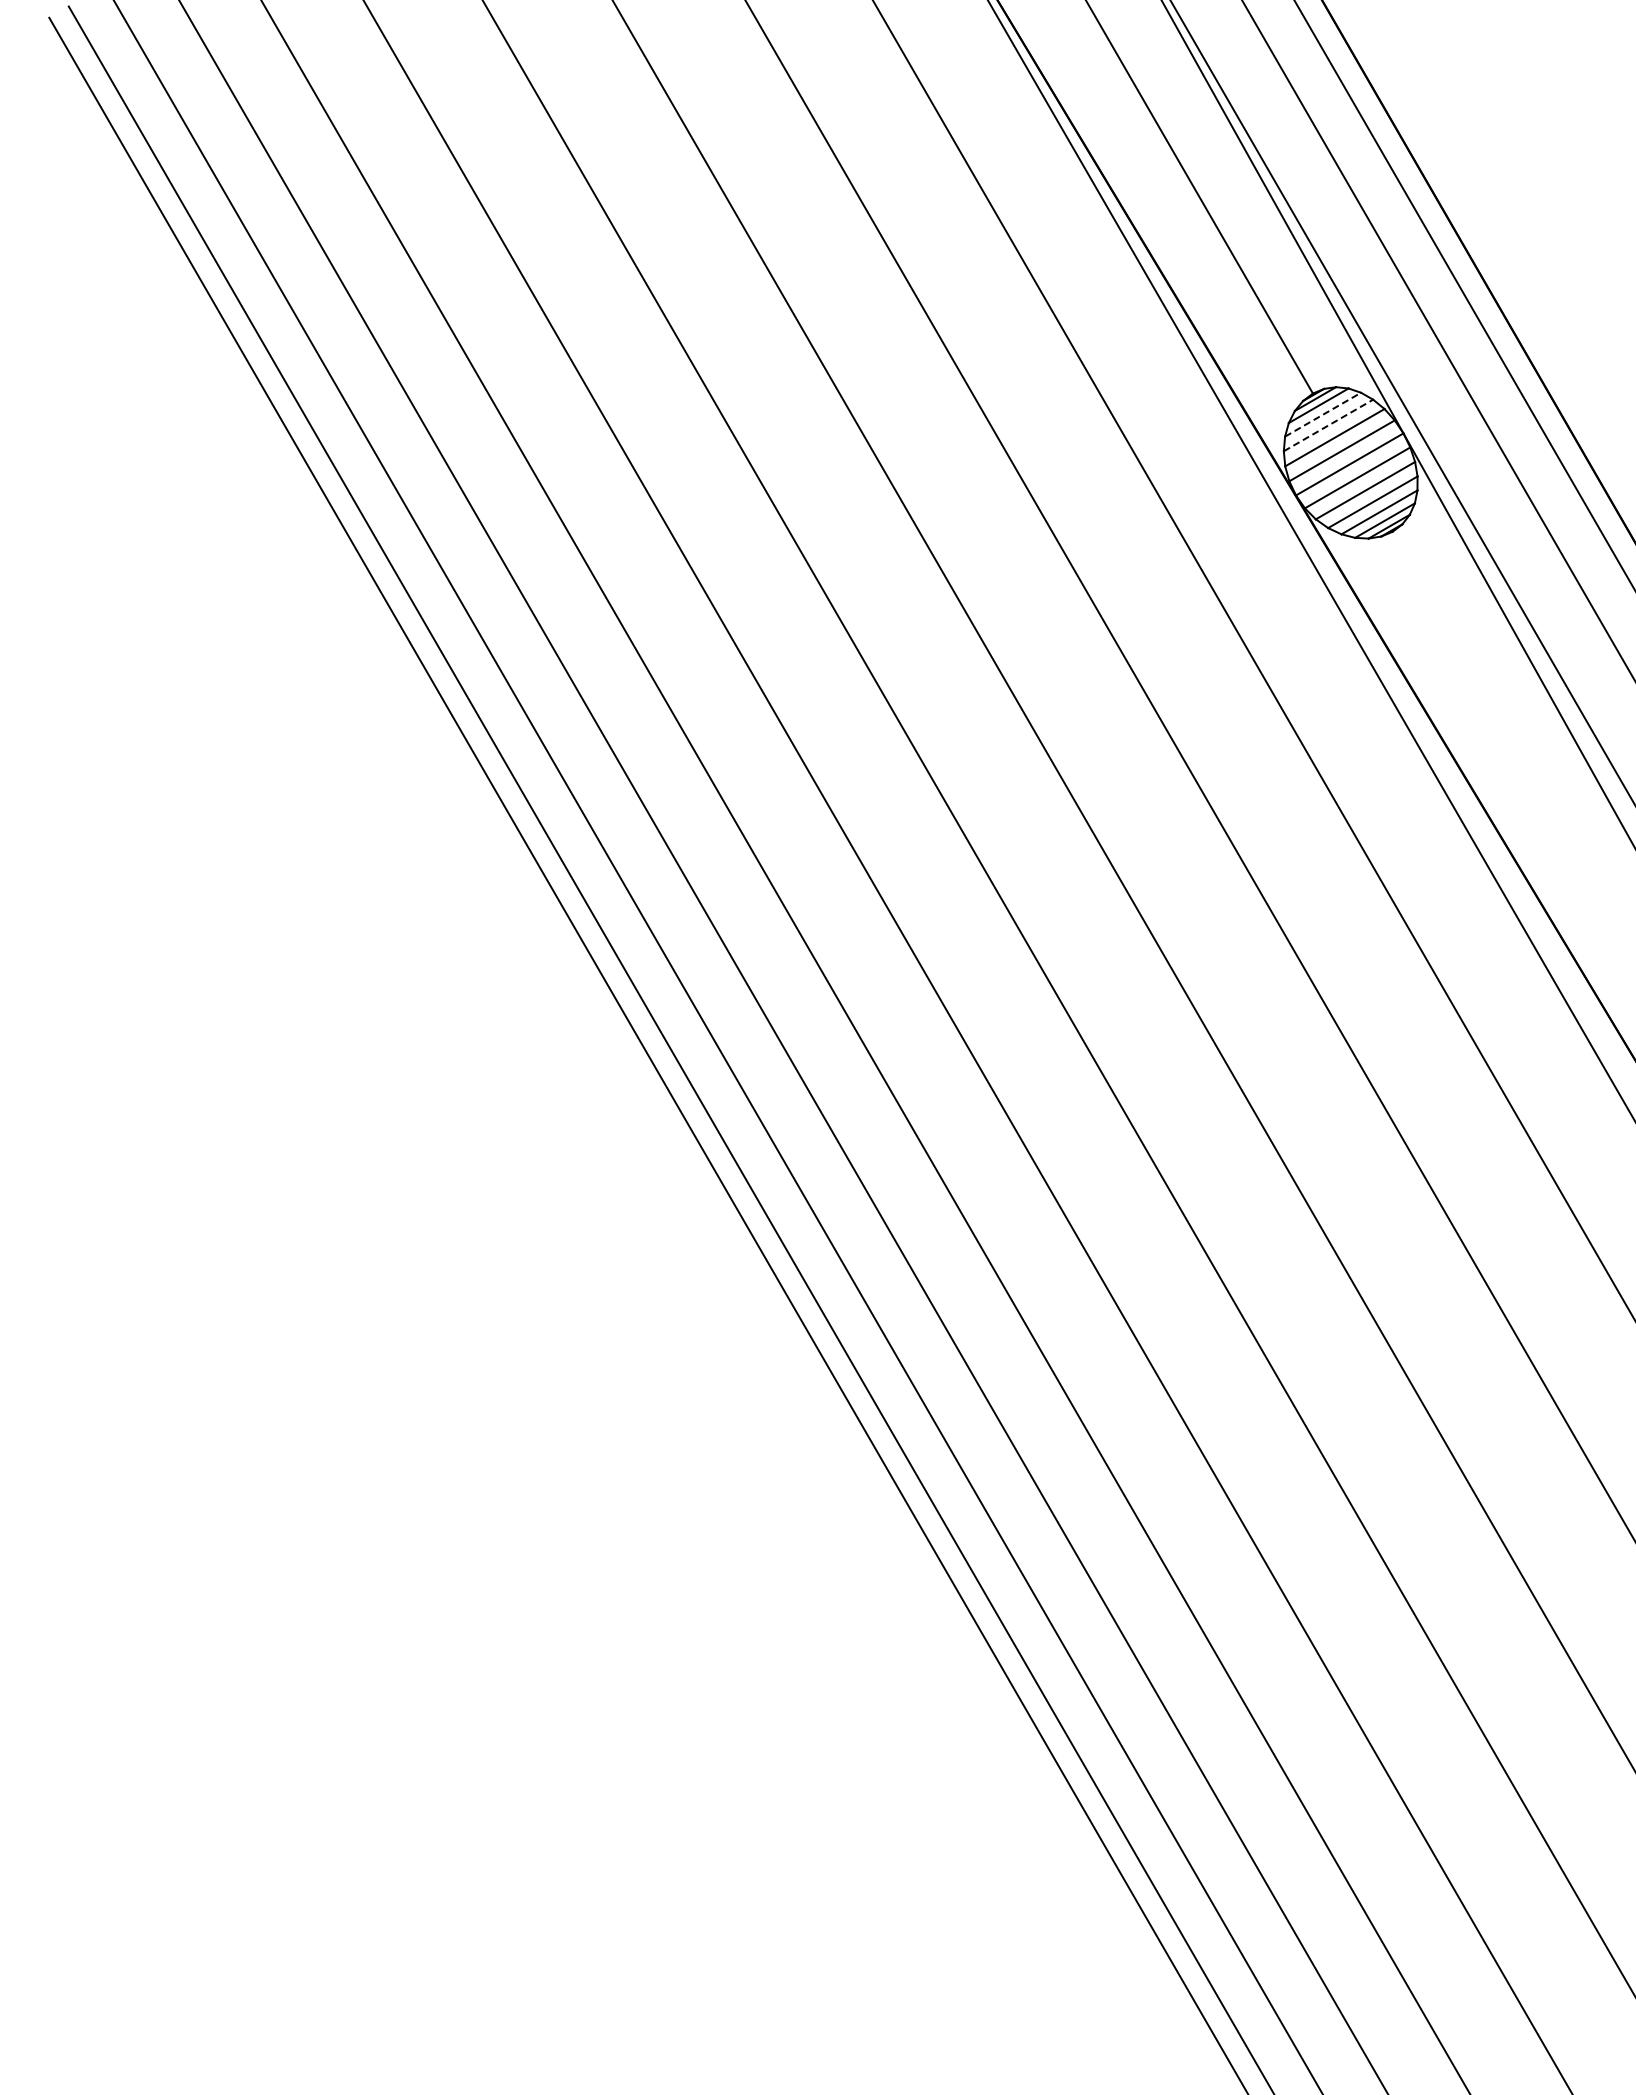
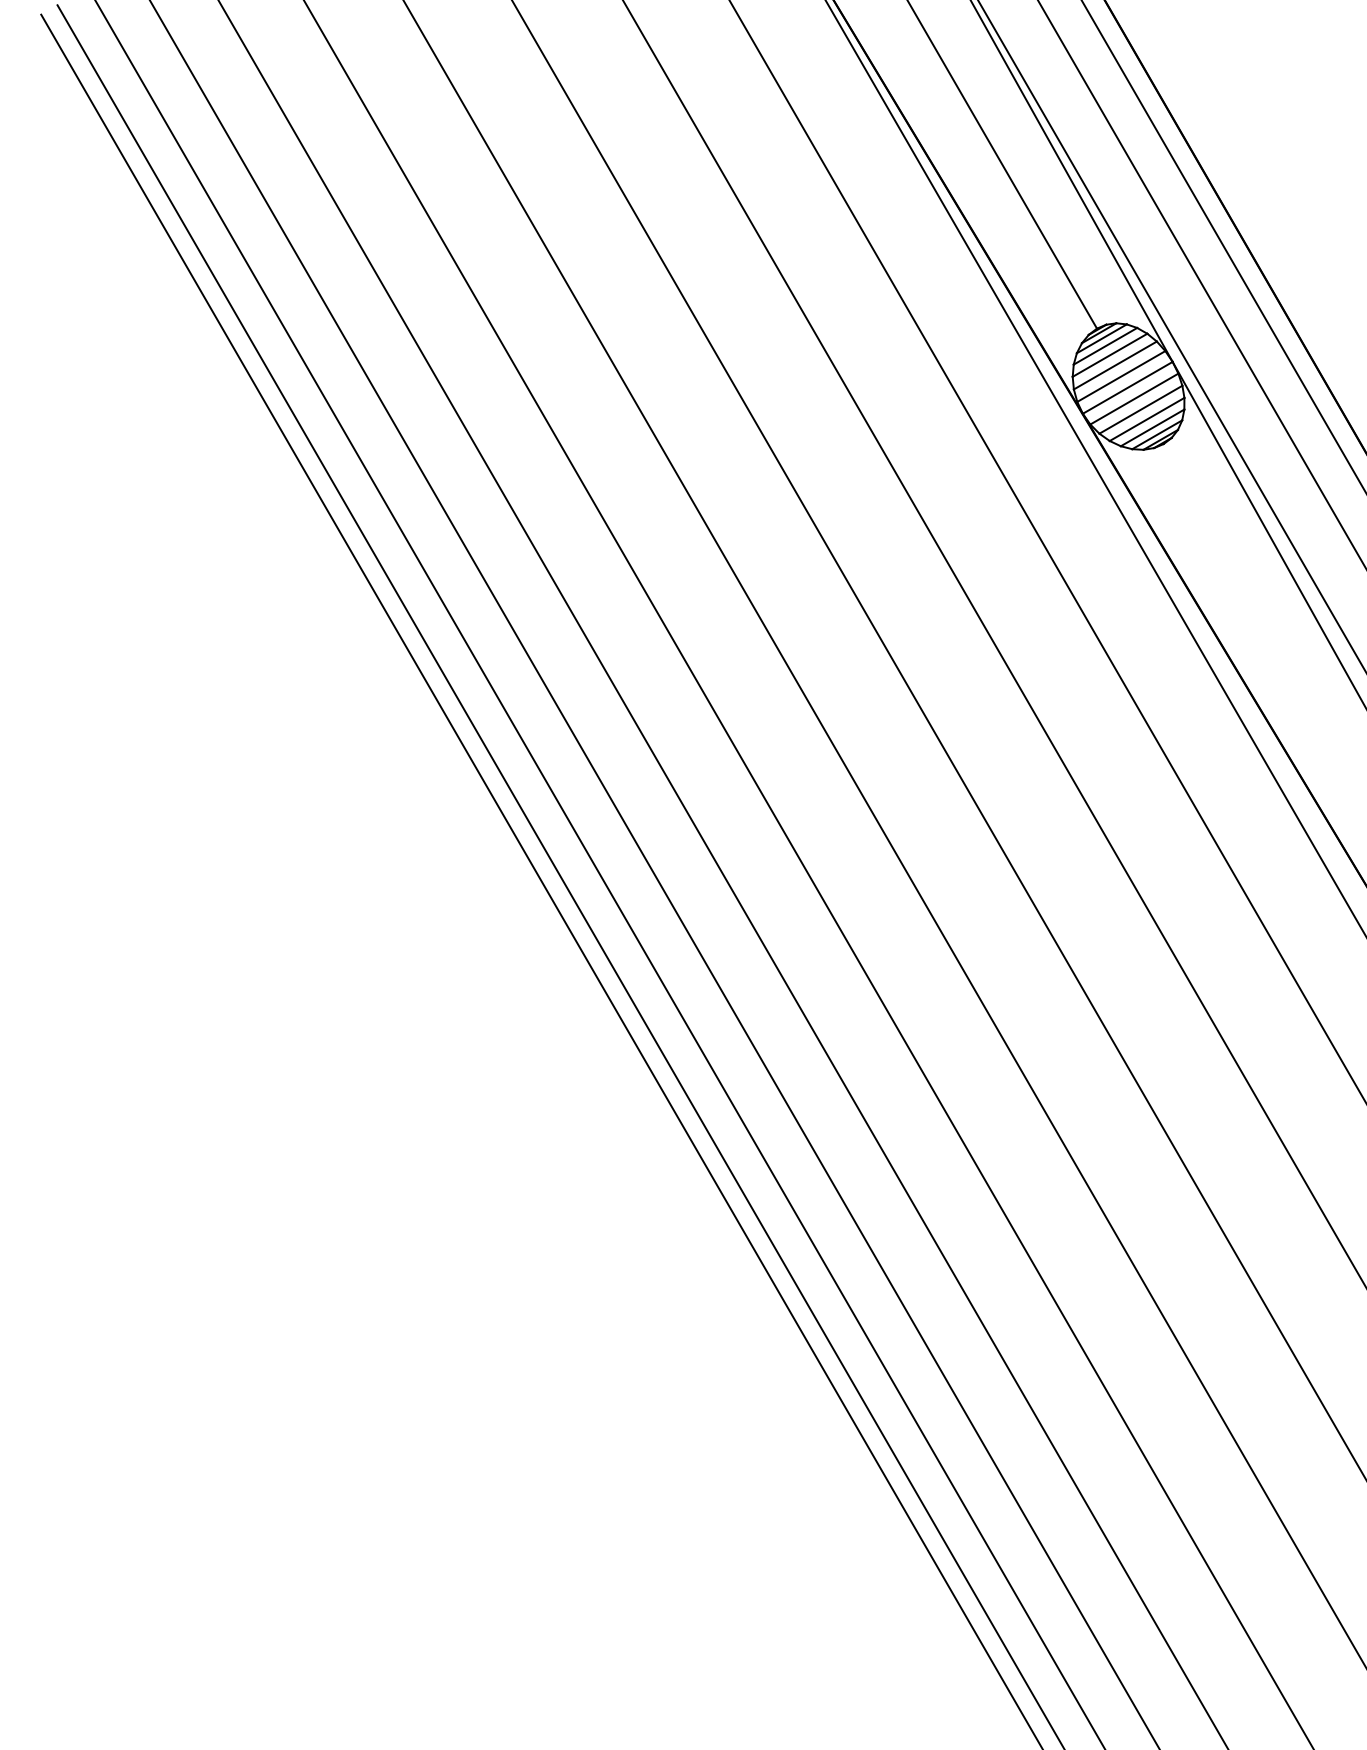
line: (1323, 414) -> (1105, 346), dashed -> solid
line: (1328, 425) -> (1110, 355), dashed -> solid

